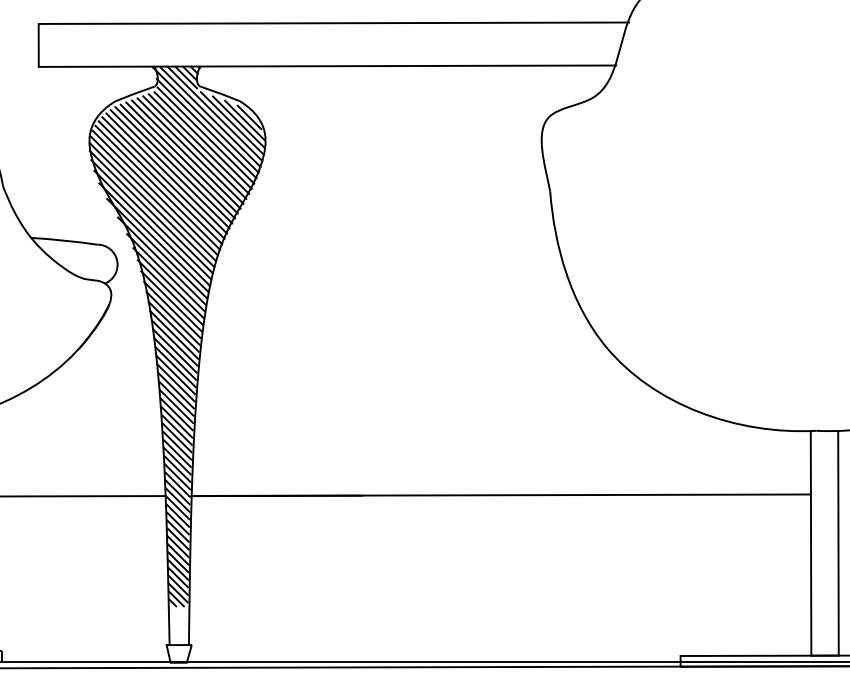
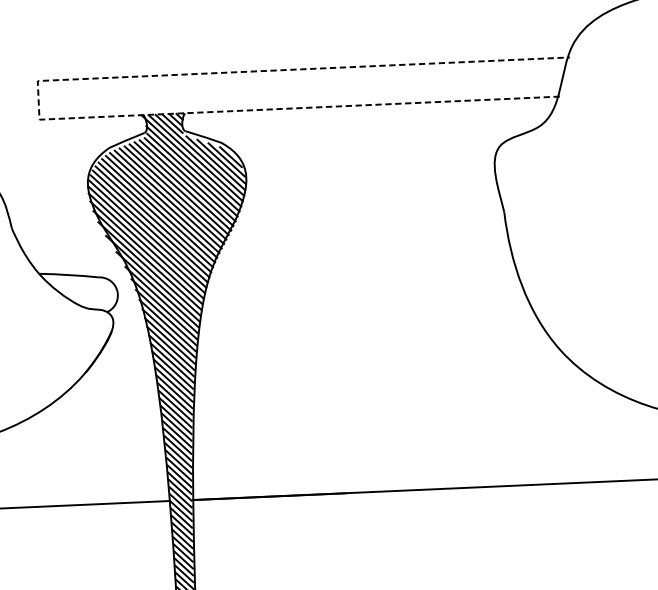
line: (38, 38) -> (38, 94), solid -> dashed

